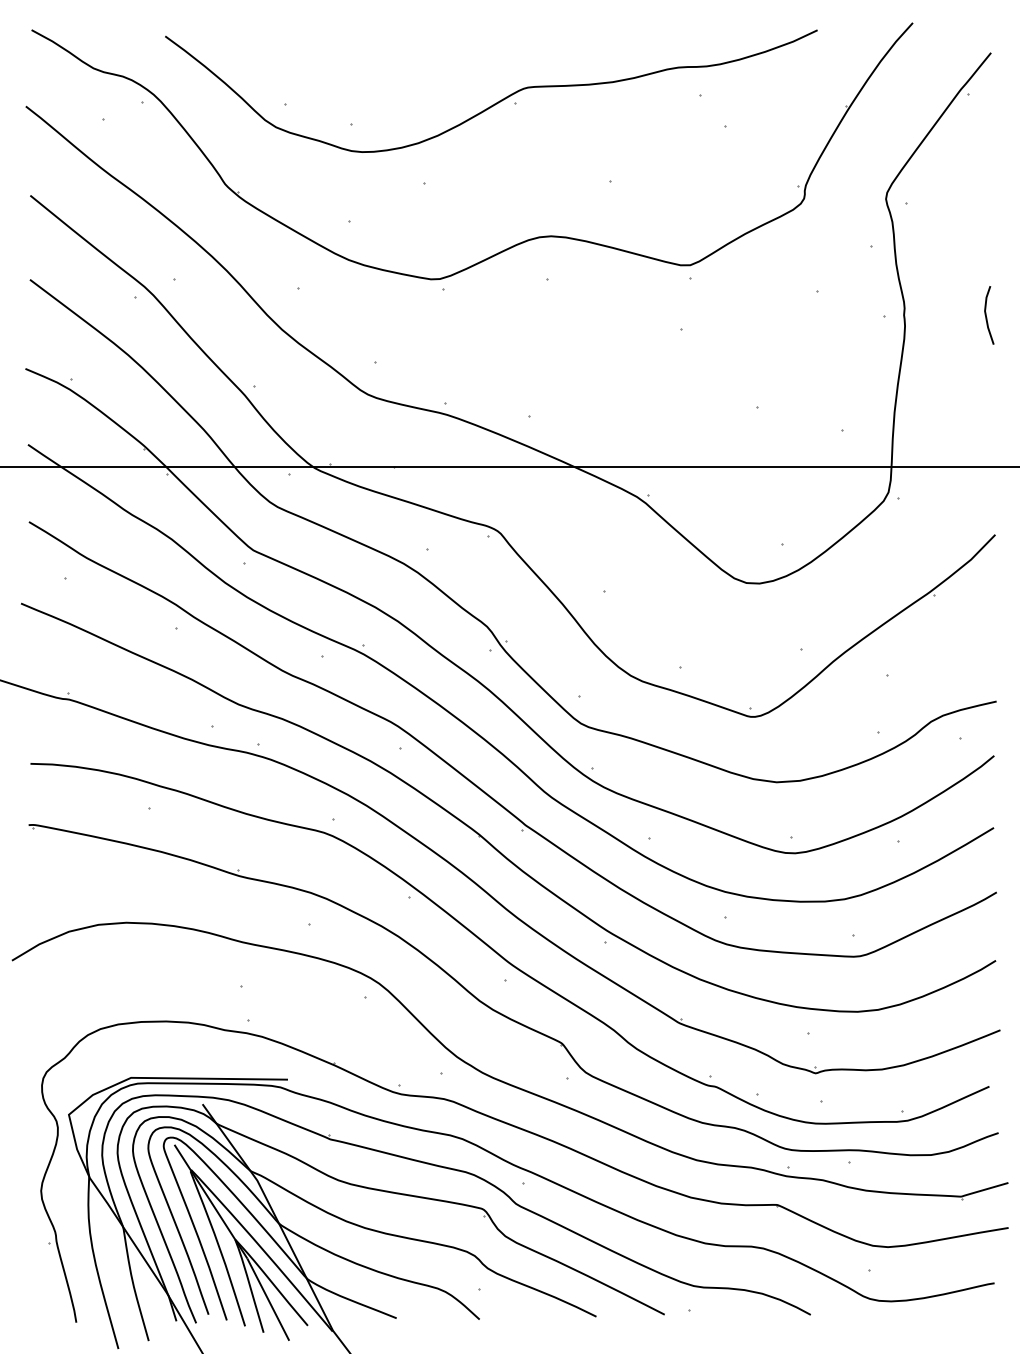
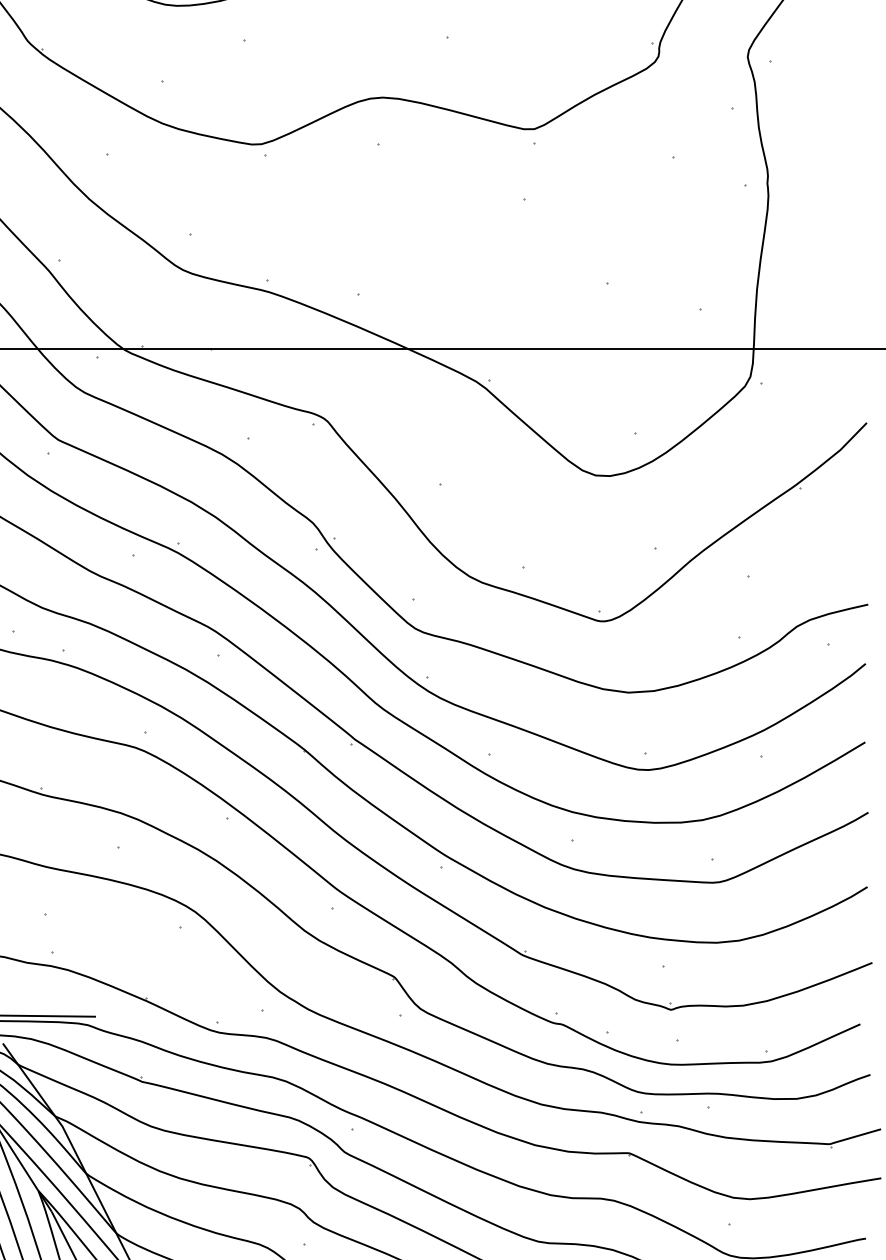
line: (987, 317) -> (858, 186), removed

